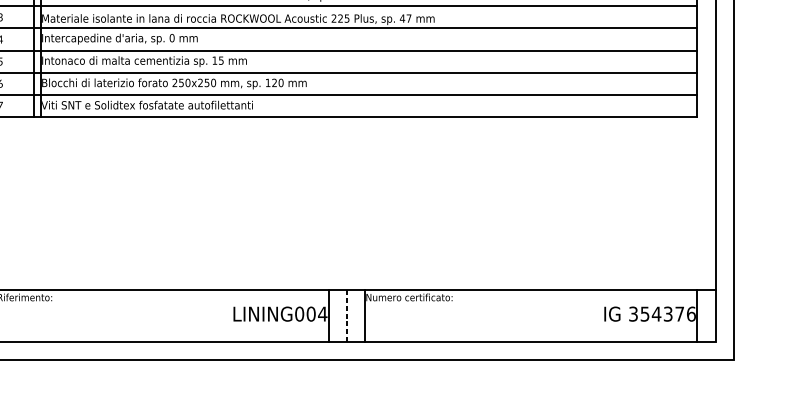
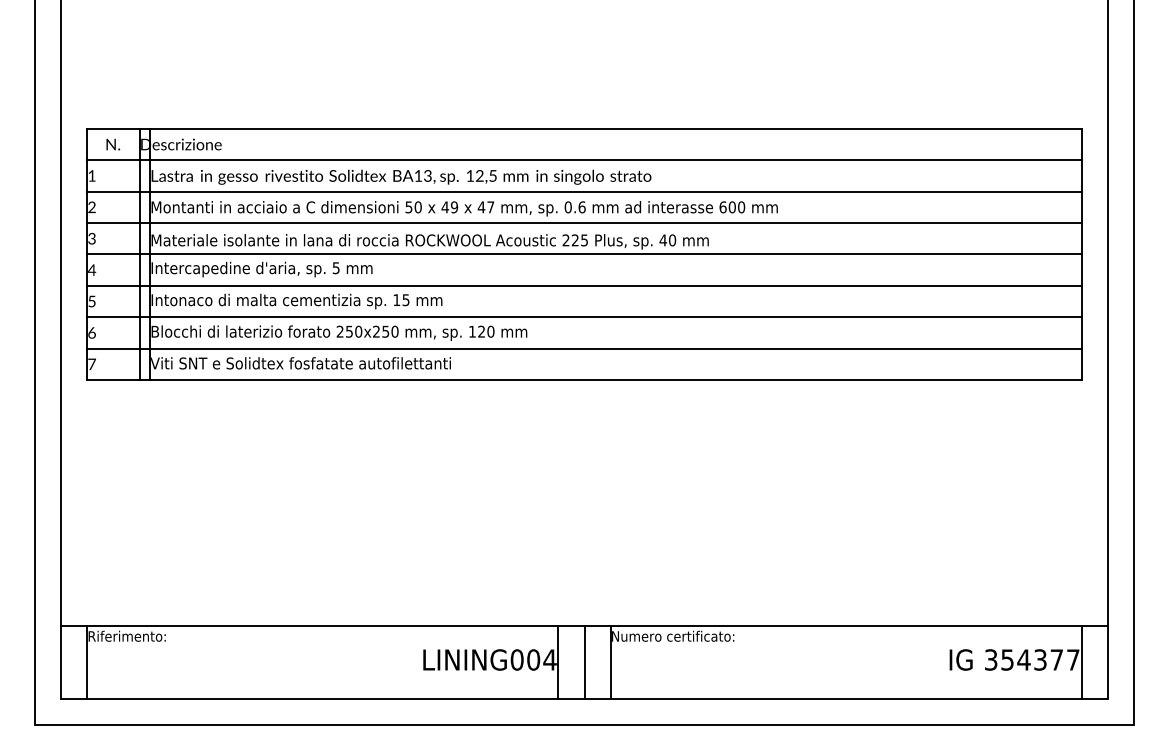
text: (409, 18) -> (672, 240), 47 -> 40
text: (171, 38) -> (335, 268), 0 -> 5
text: (691, 313) -> (1073, 659), 354376 -> 354377
line: (347, 315) -> (584, 662), dashed -> solid

